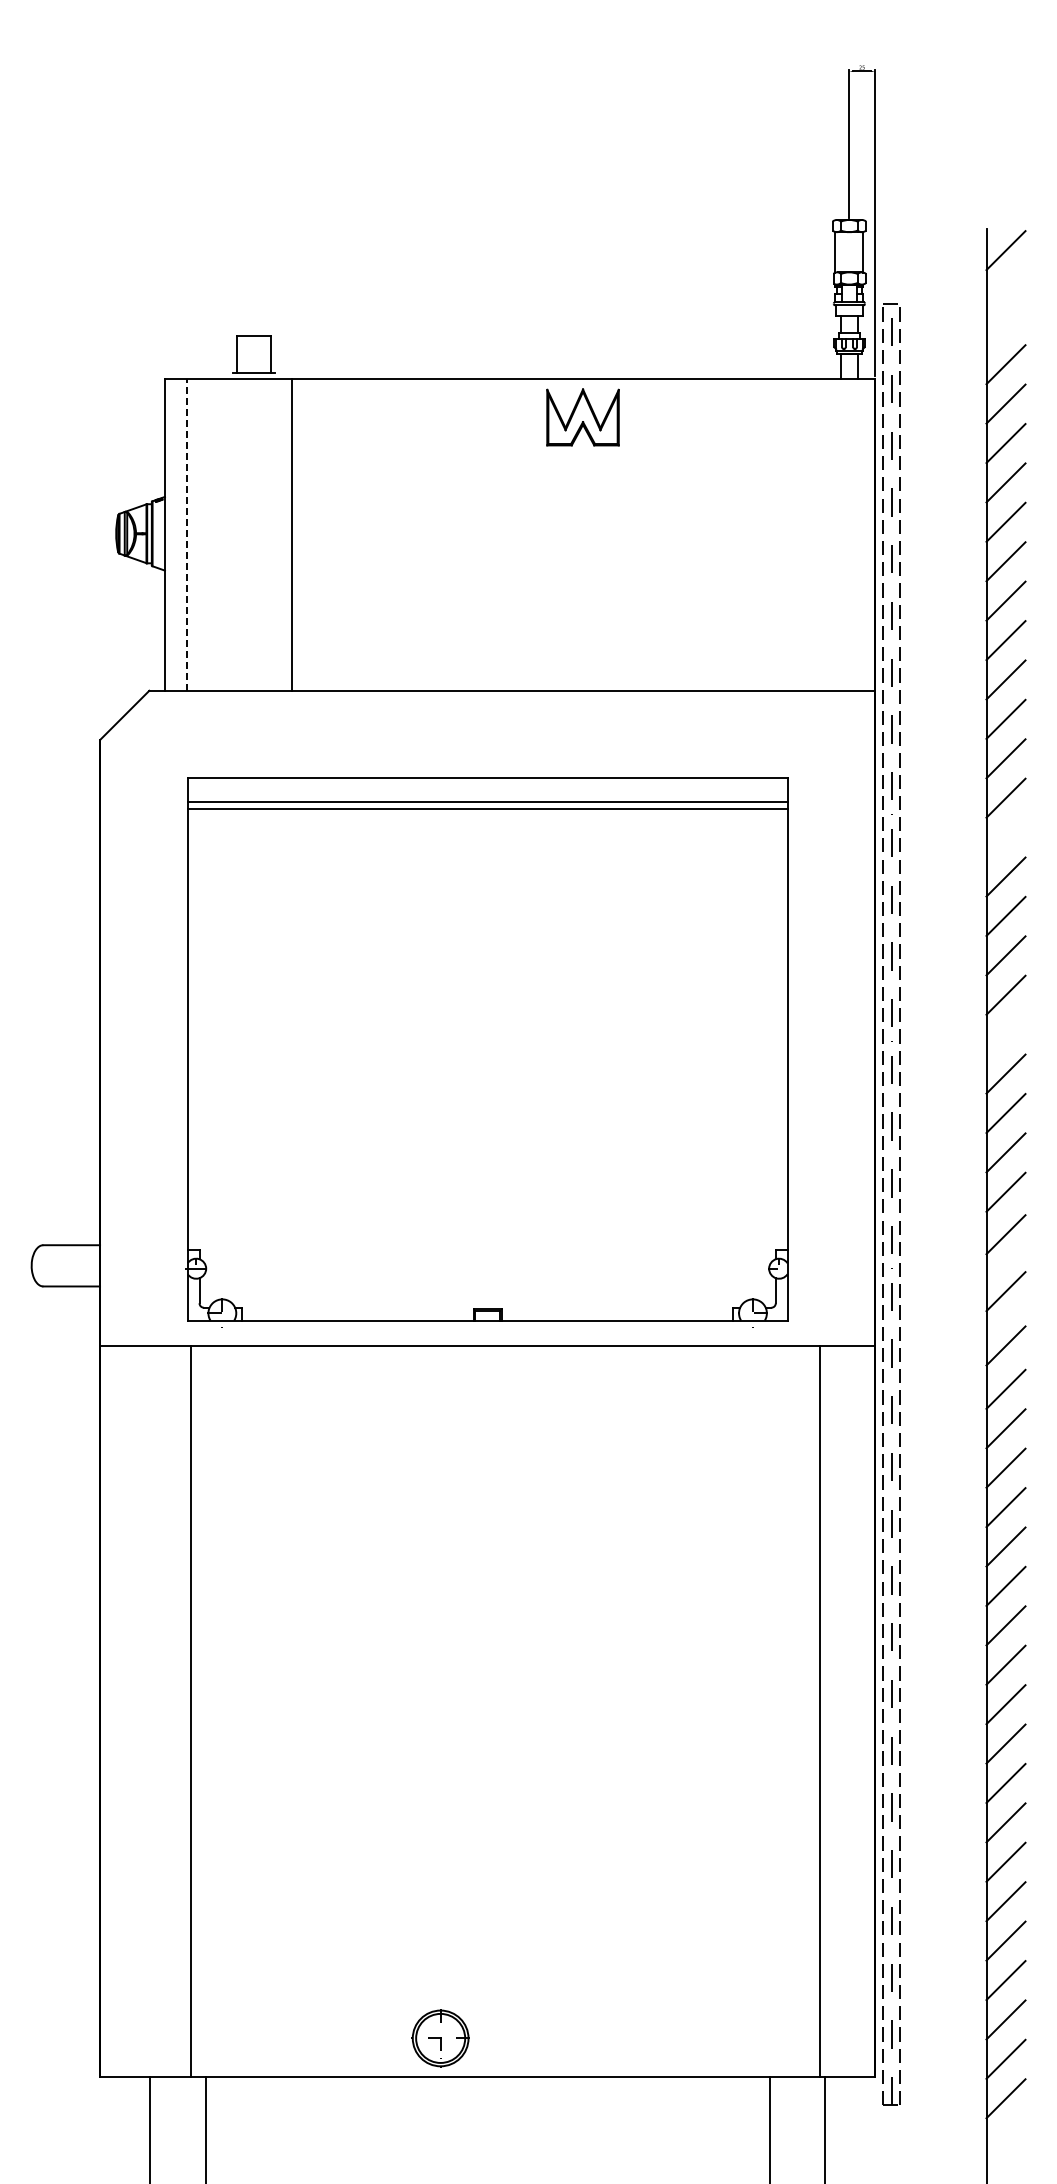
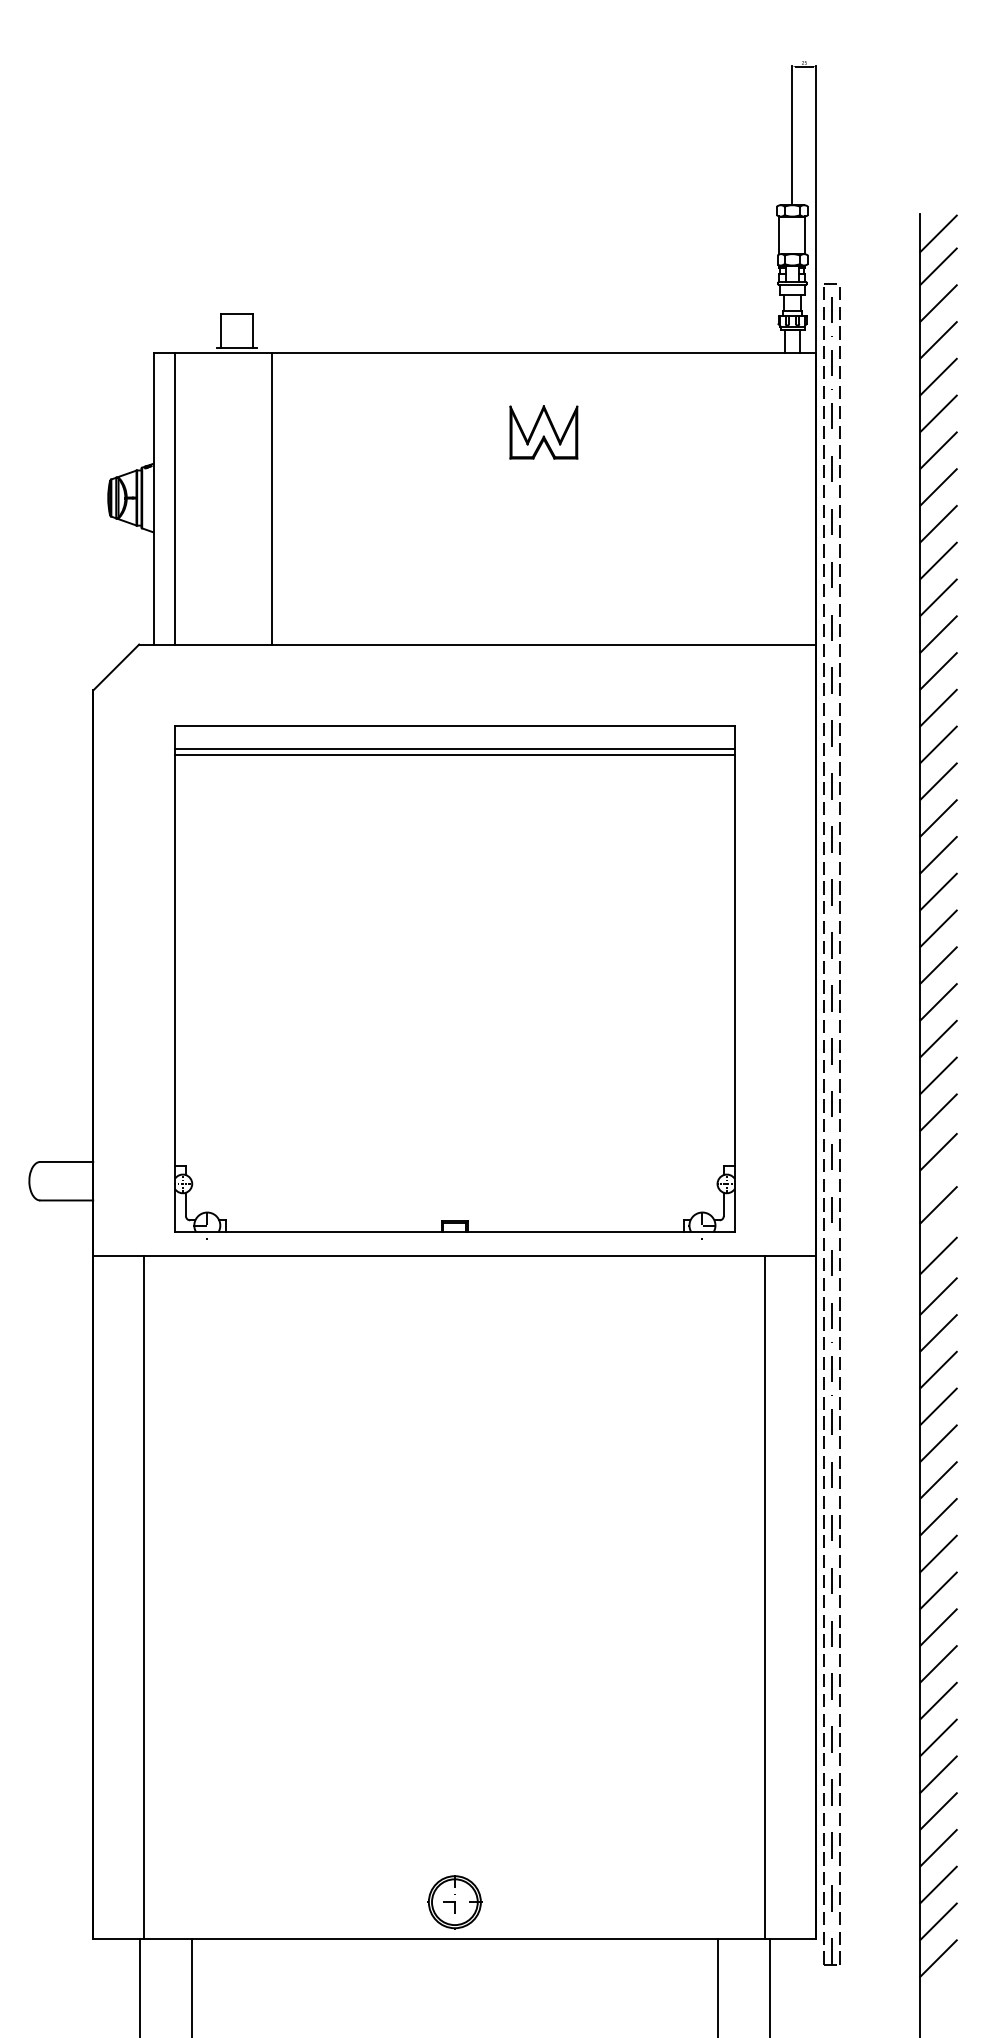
line: (1005, 285) -> (938, 266), added
line: (1005, 324) -> (938, 302), added
part: (582, 417) -> (543, 432), moved
line: (187, 534) -> (174, 498), dashed -> solid
line: (1005, 837) -> (938, 781), added
line: (1005, 1034) -> (938, 965), added
line: (190, 1711) -> (143, 1597), moved
part: (440, 2038) -> (454, 1902), moved

